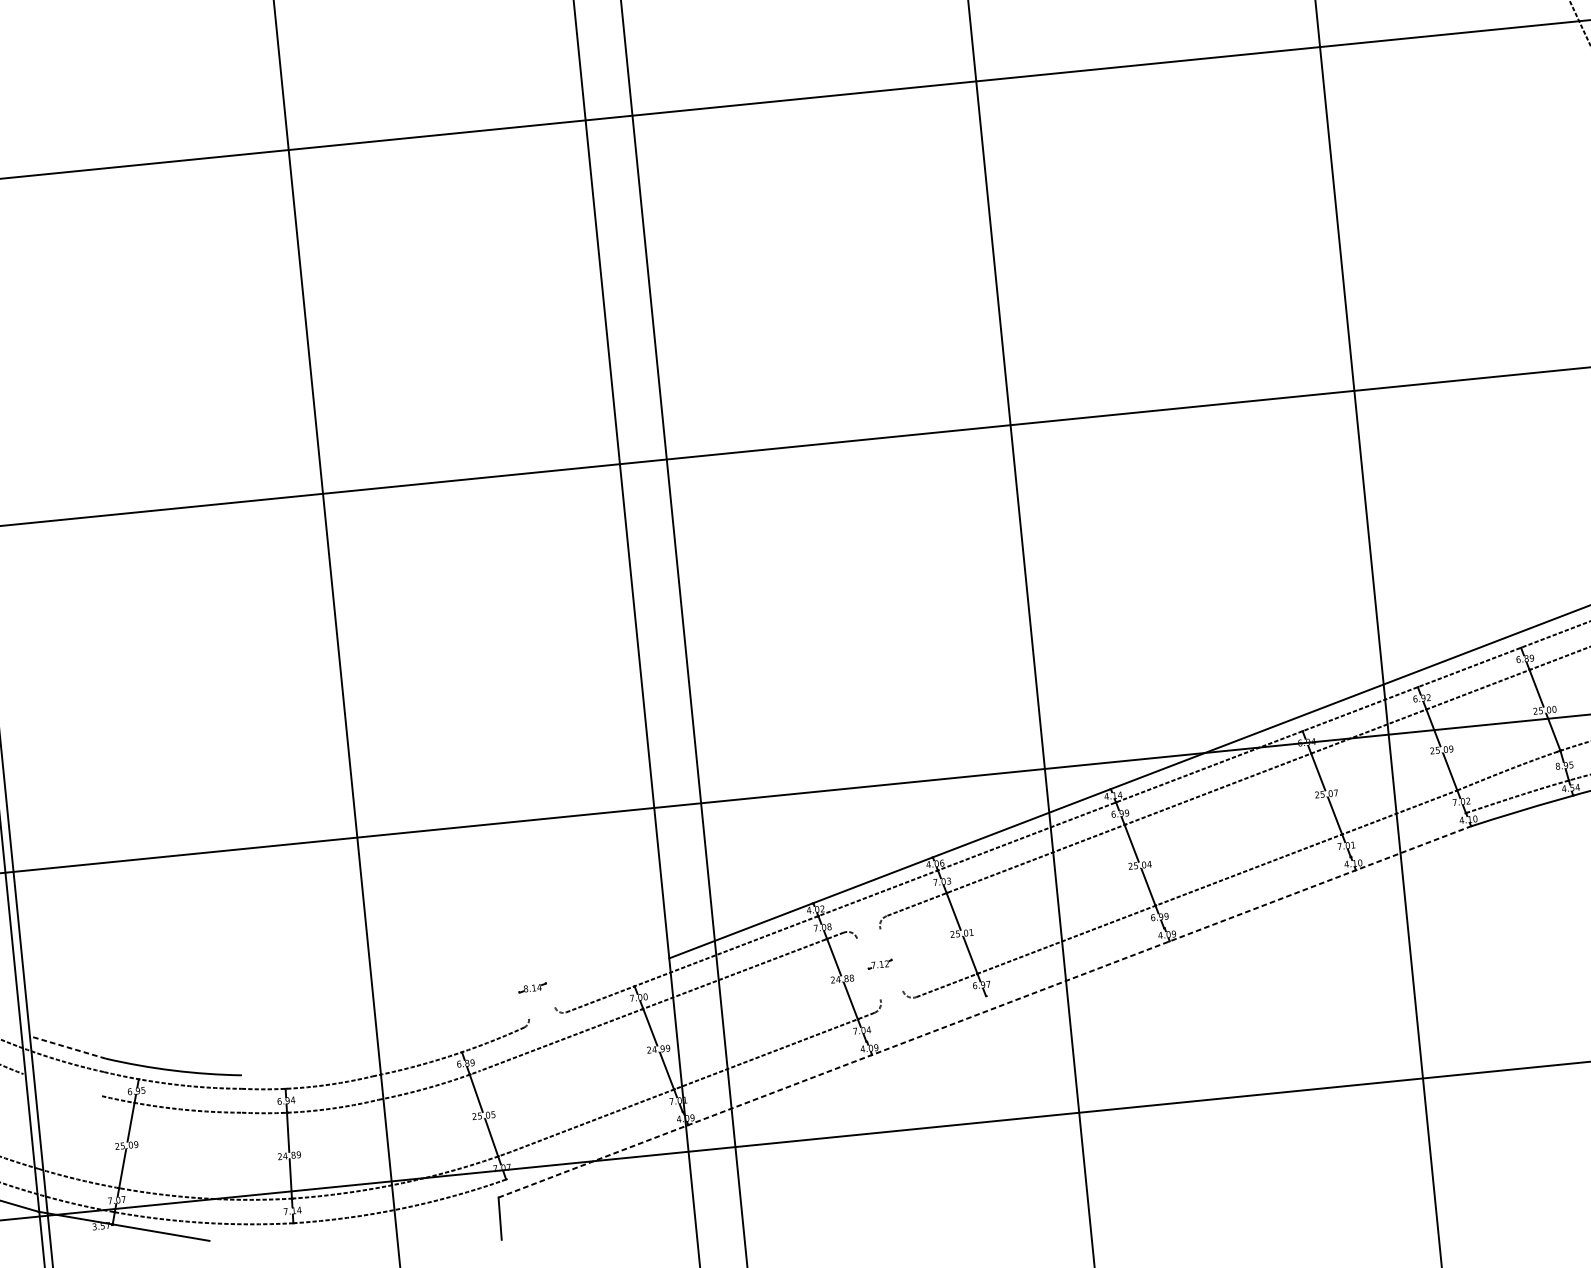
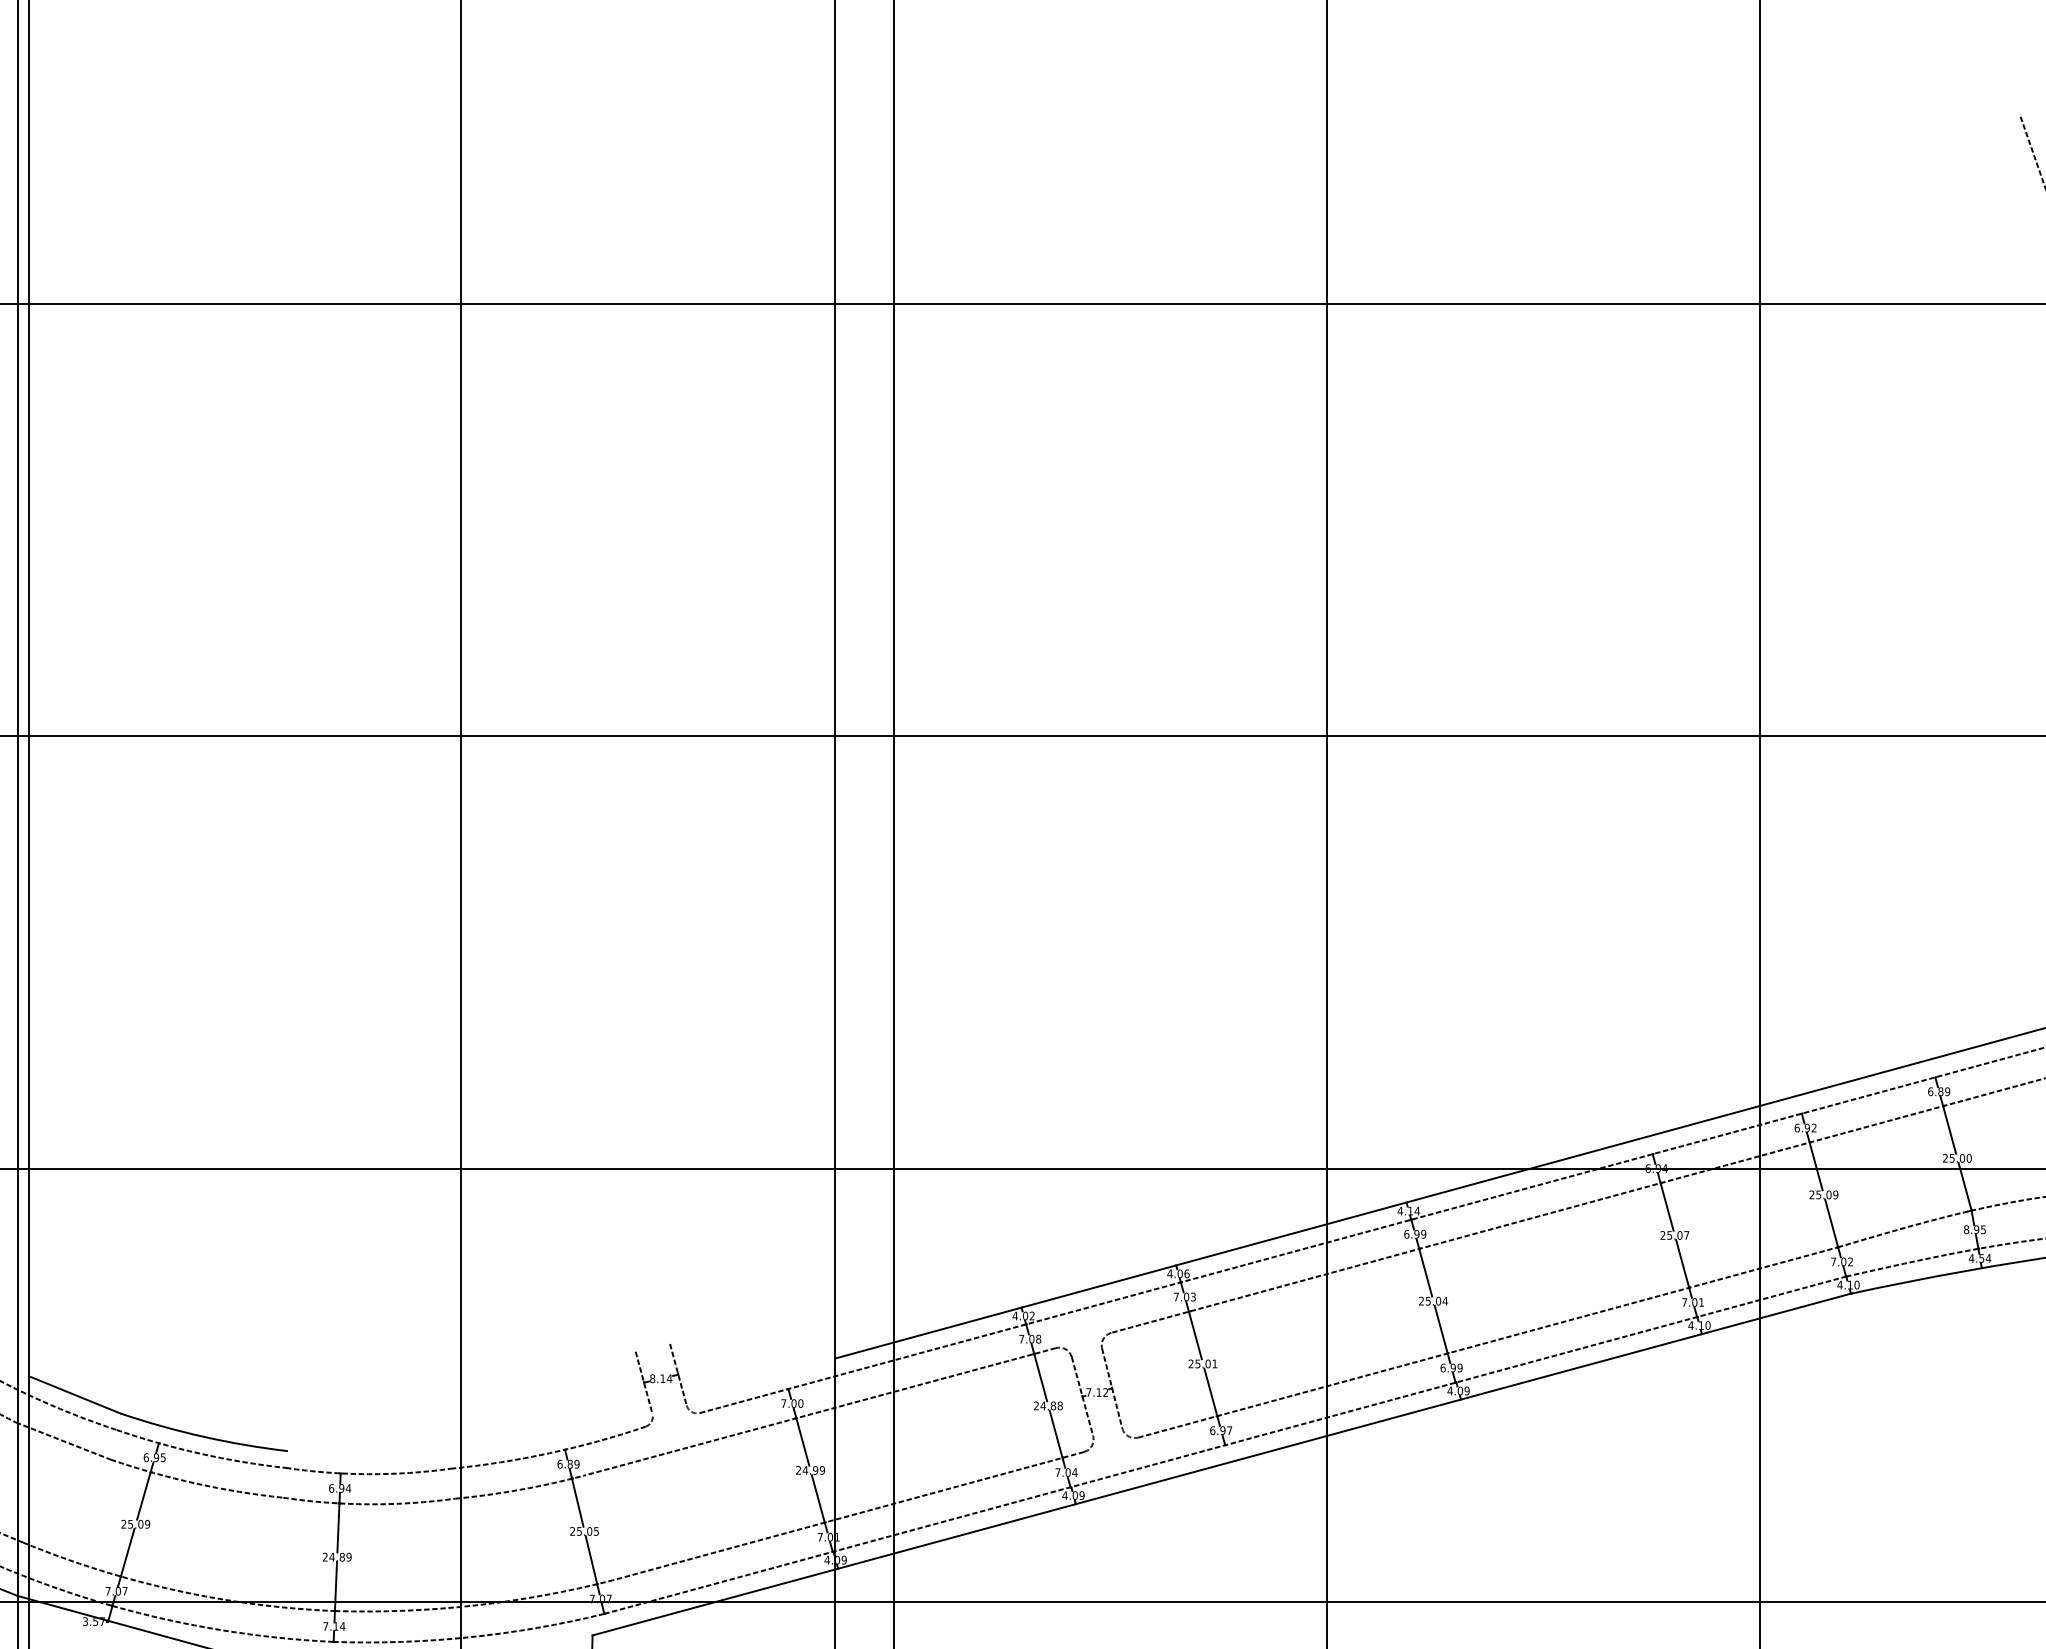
line: (892, 960) -> (1112, 1388), added
line: (868, 968) -> (1082, 1396), added
line: (546, 983) -> (678, 1374), added
line: (518, 992) -> (643, 1382), added
line: (986, 995) -> (1225, 1444), added
line: (984, 1011) -> (1221, 1464), dashed -> solid
line: (68, 1047) -> (75, 1395), dashed -> solid
line: (61, 1084) -> (62, 1440), added

